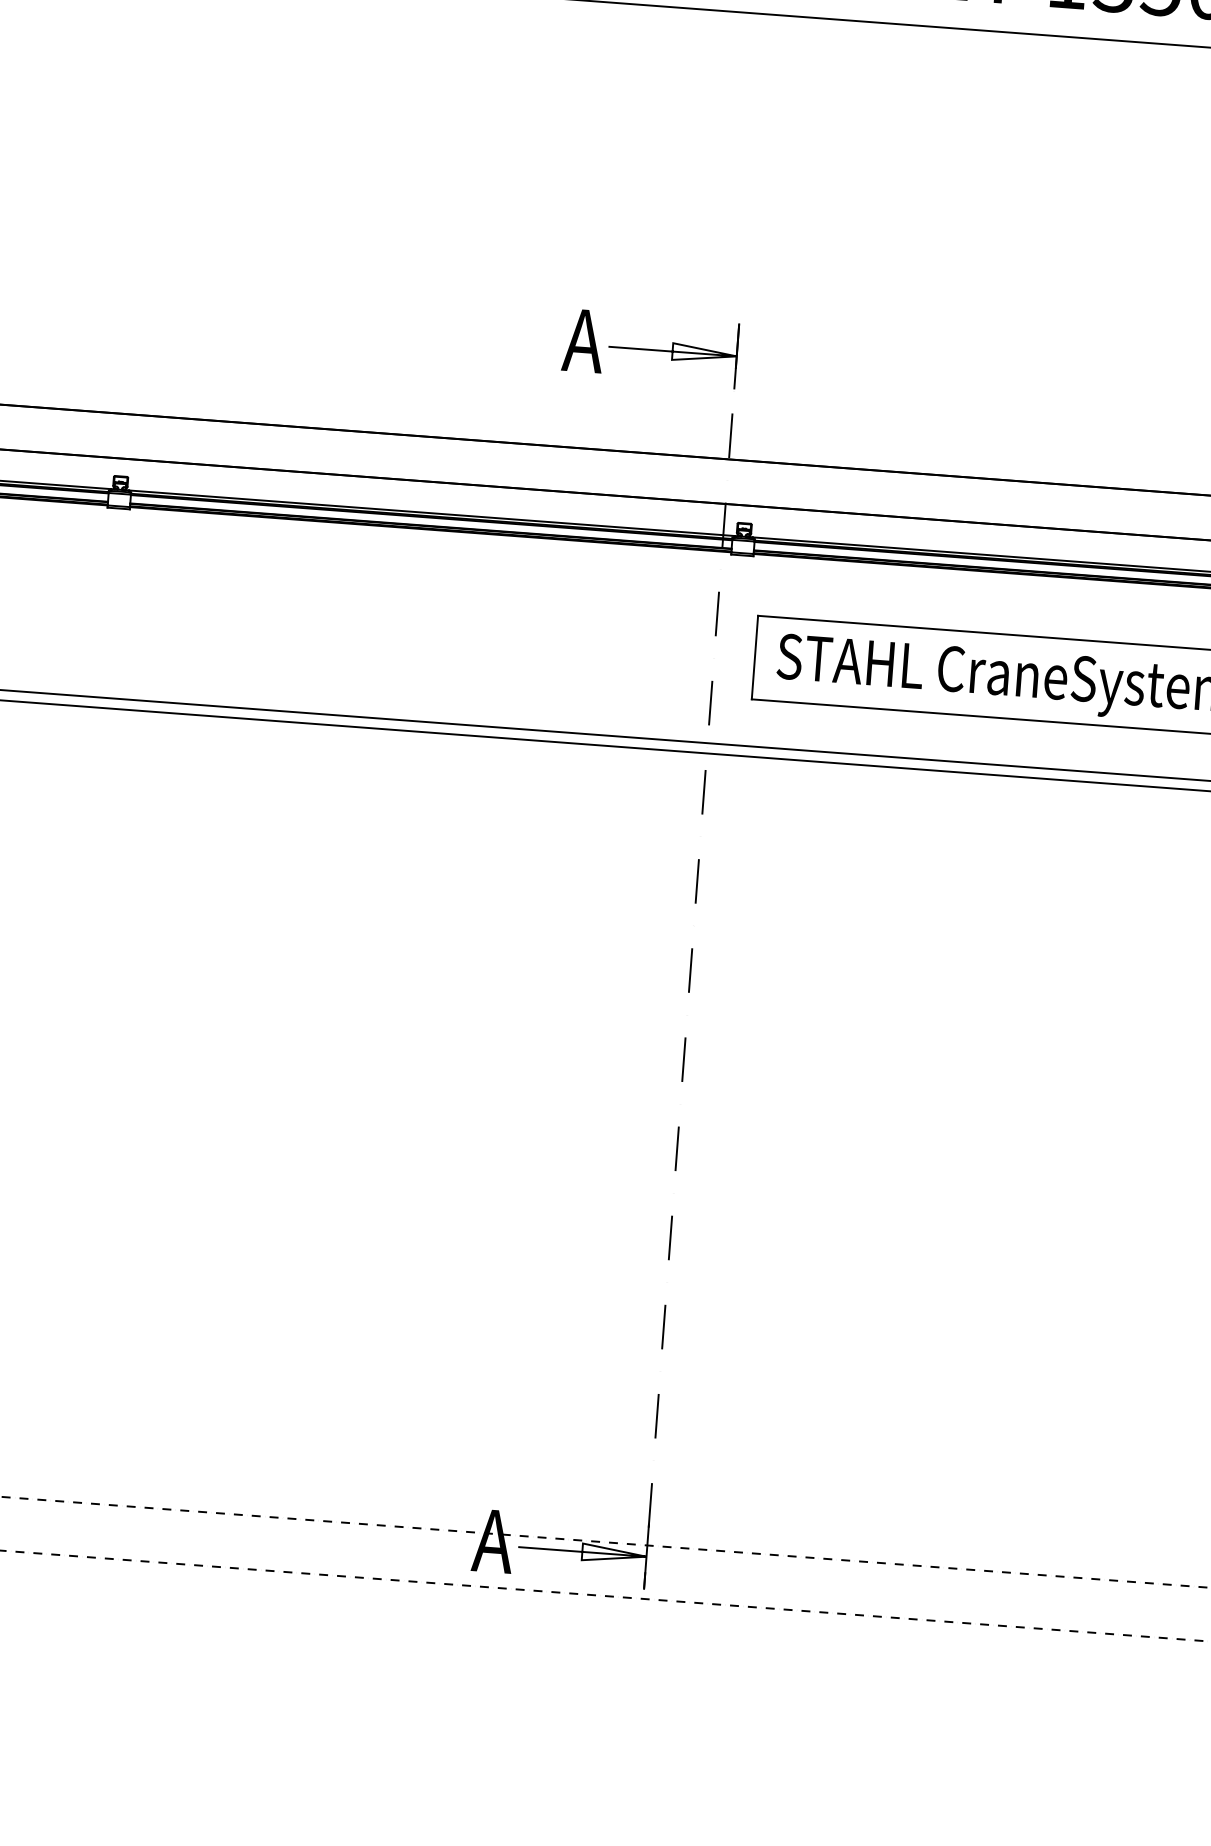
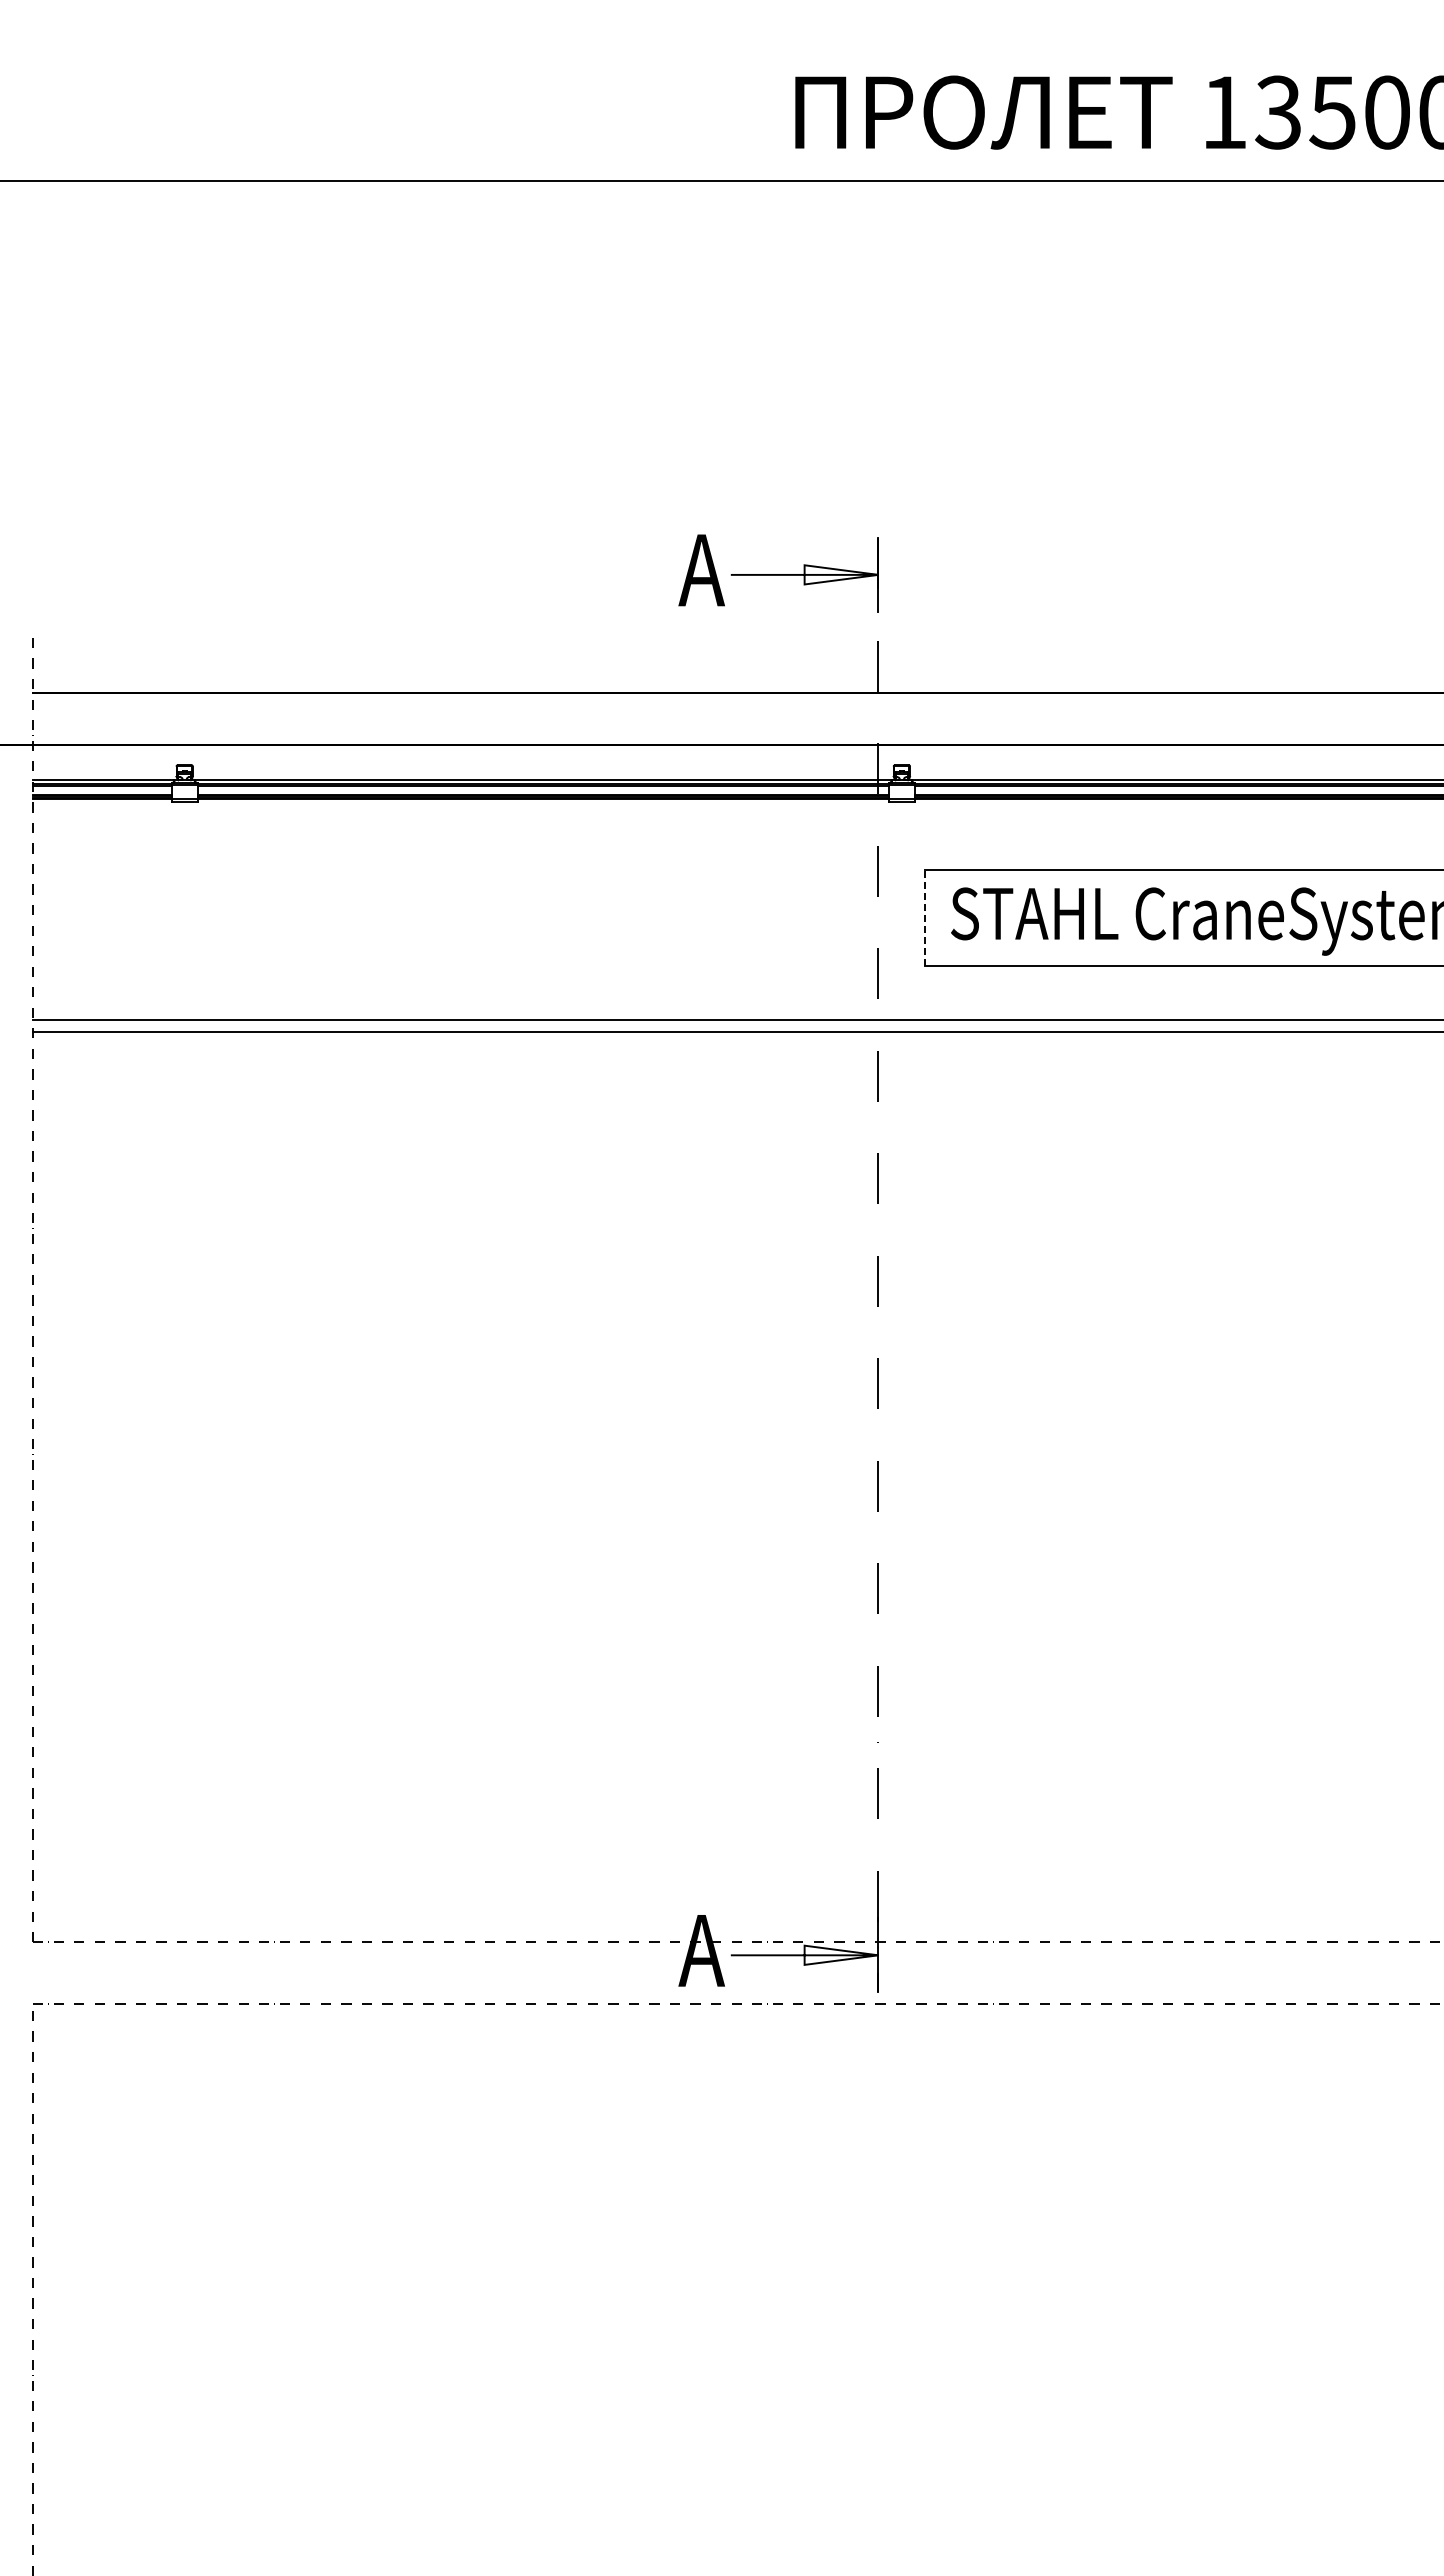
line: (755, 657) -> (925, 917), solid -> dashed

